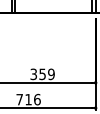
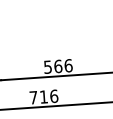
text: (42, 74) -> (58, 66), 359 -> 566

